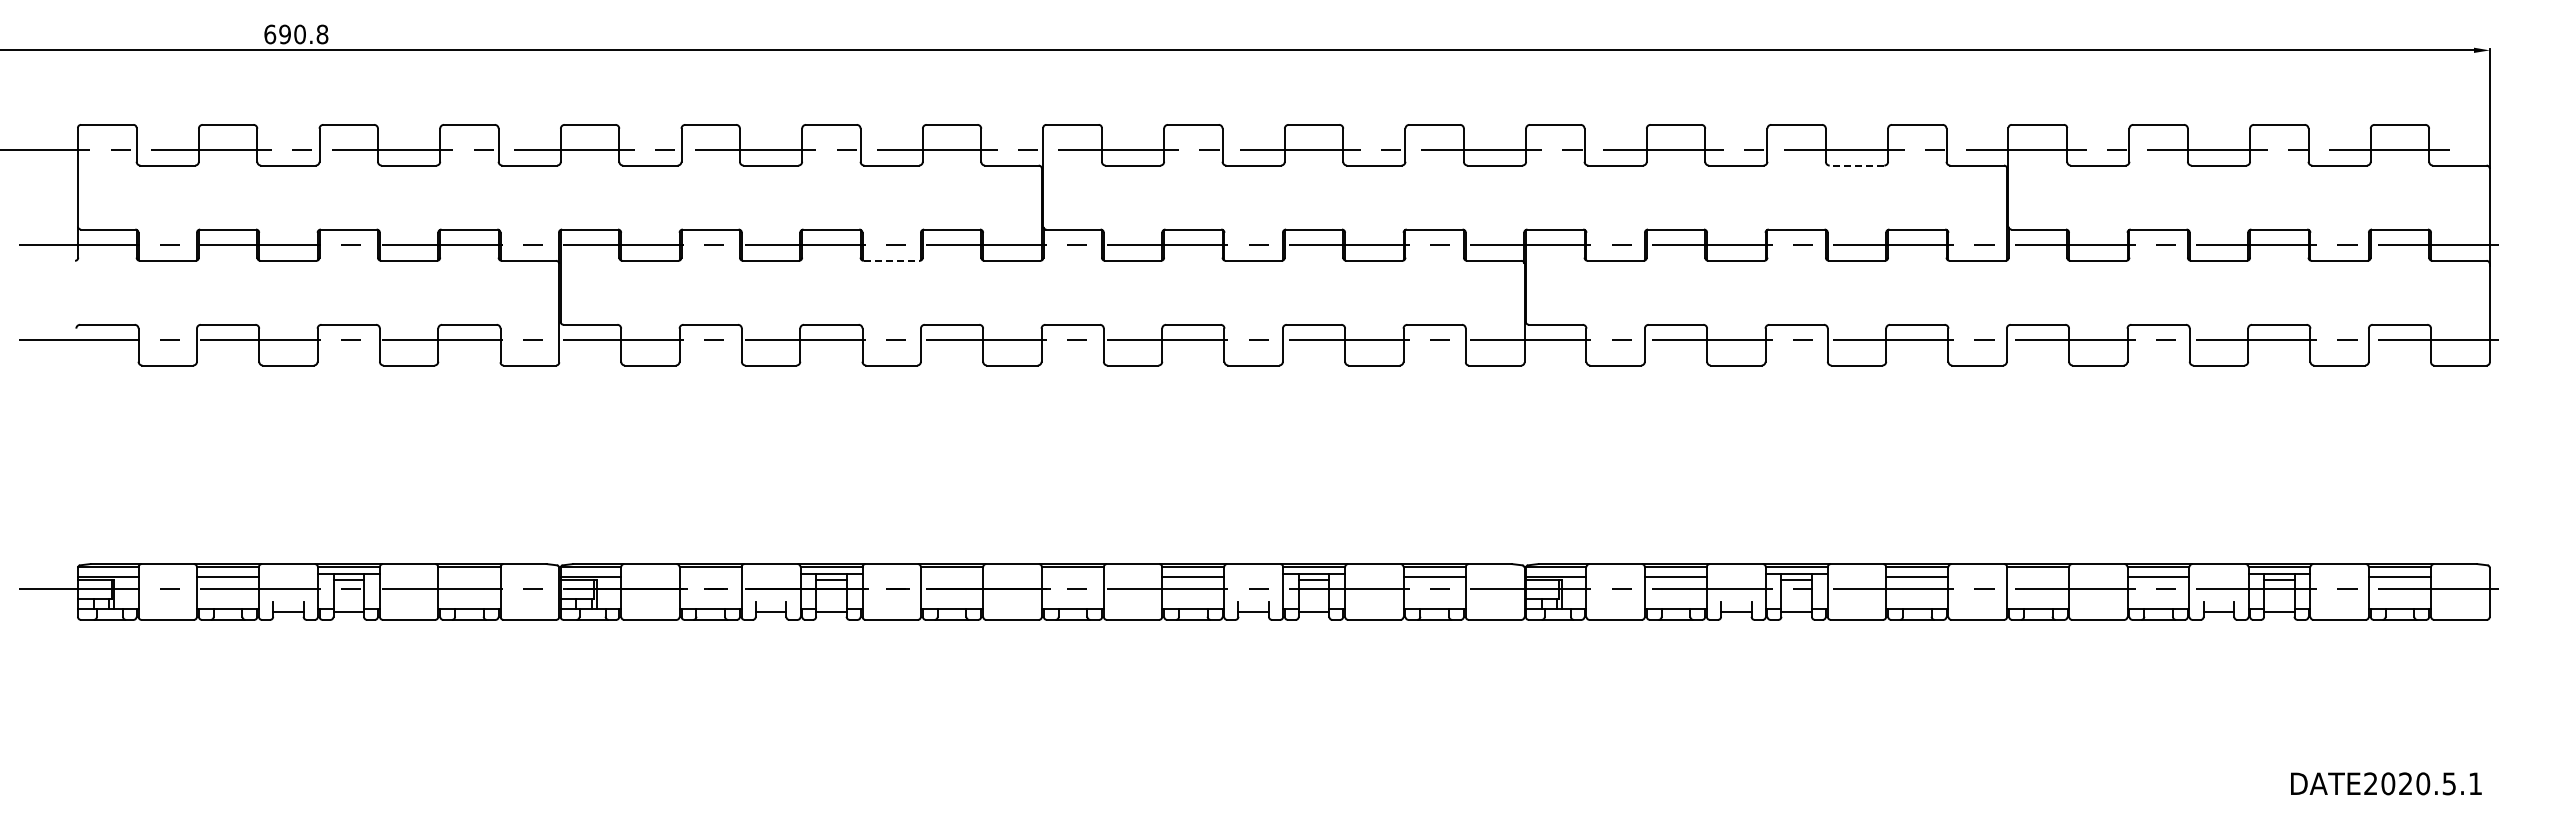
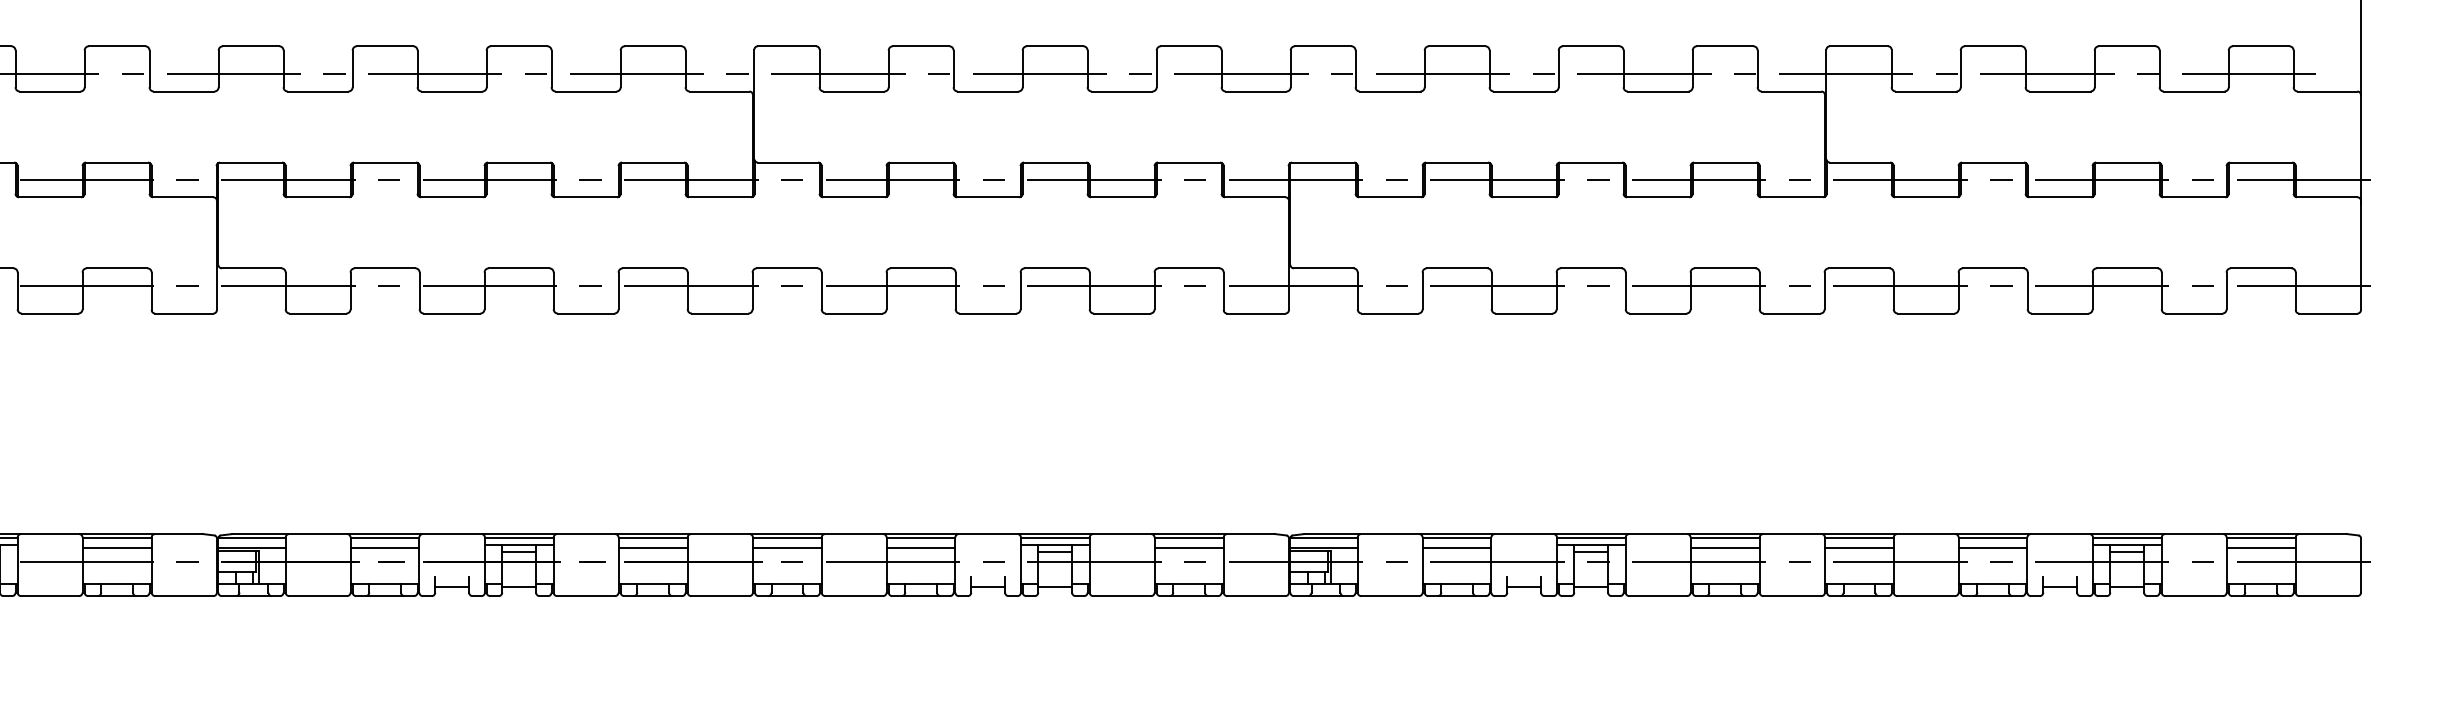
line: (1856, 165) -> (1657, 91), dashed -> solid
line: (891, 260) -> (585, 196), dashed -> solid
line: (469, 576) -> (117, 547), added
line: (710, 576) -> (384, 547), added
line: (951, 576) -> (652, 547), added
line: (1072, 576) -> (786, 547), added
line: (2038, 576) -> (1859, 547), added

